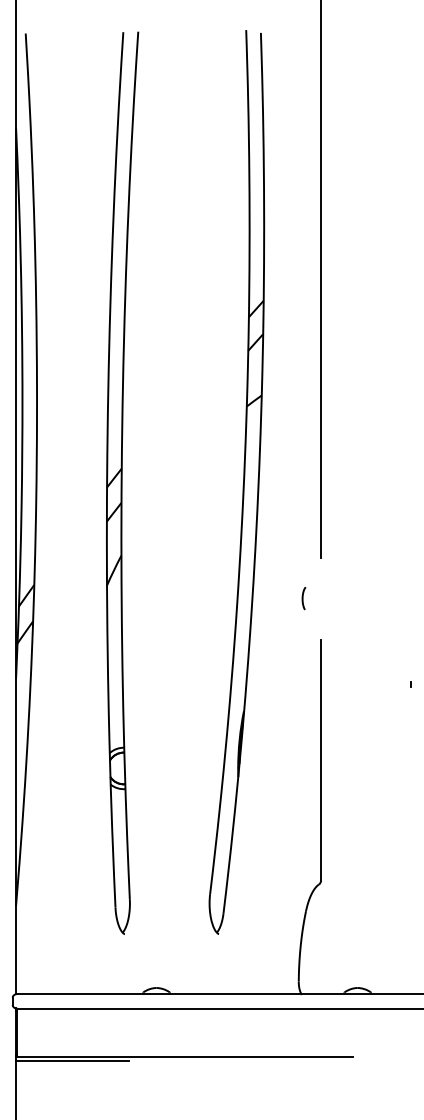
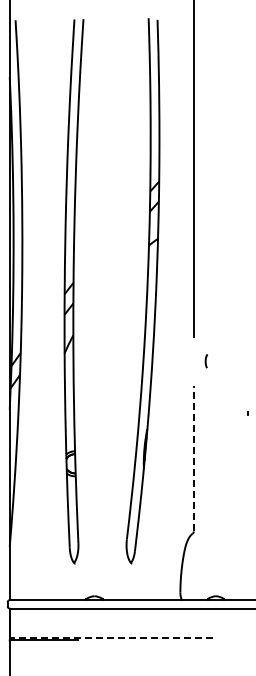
curve: (302, 598) -> (205, 361), moved
line: (320, 759) -> (193, 458), solid -> dashed
line: (184, 1057) -> (111, 638), solid -> dashed

